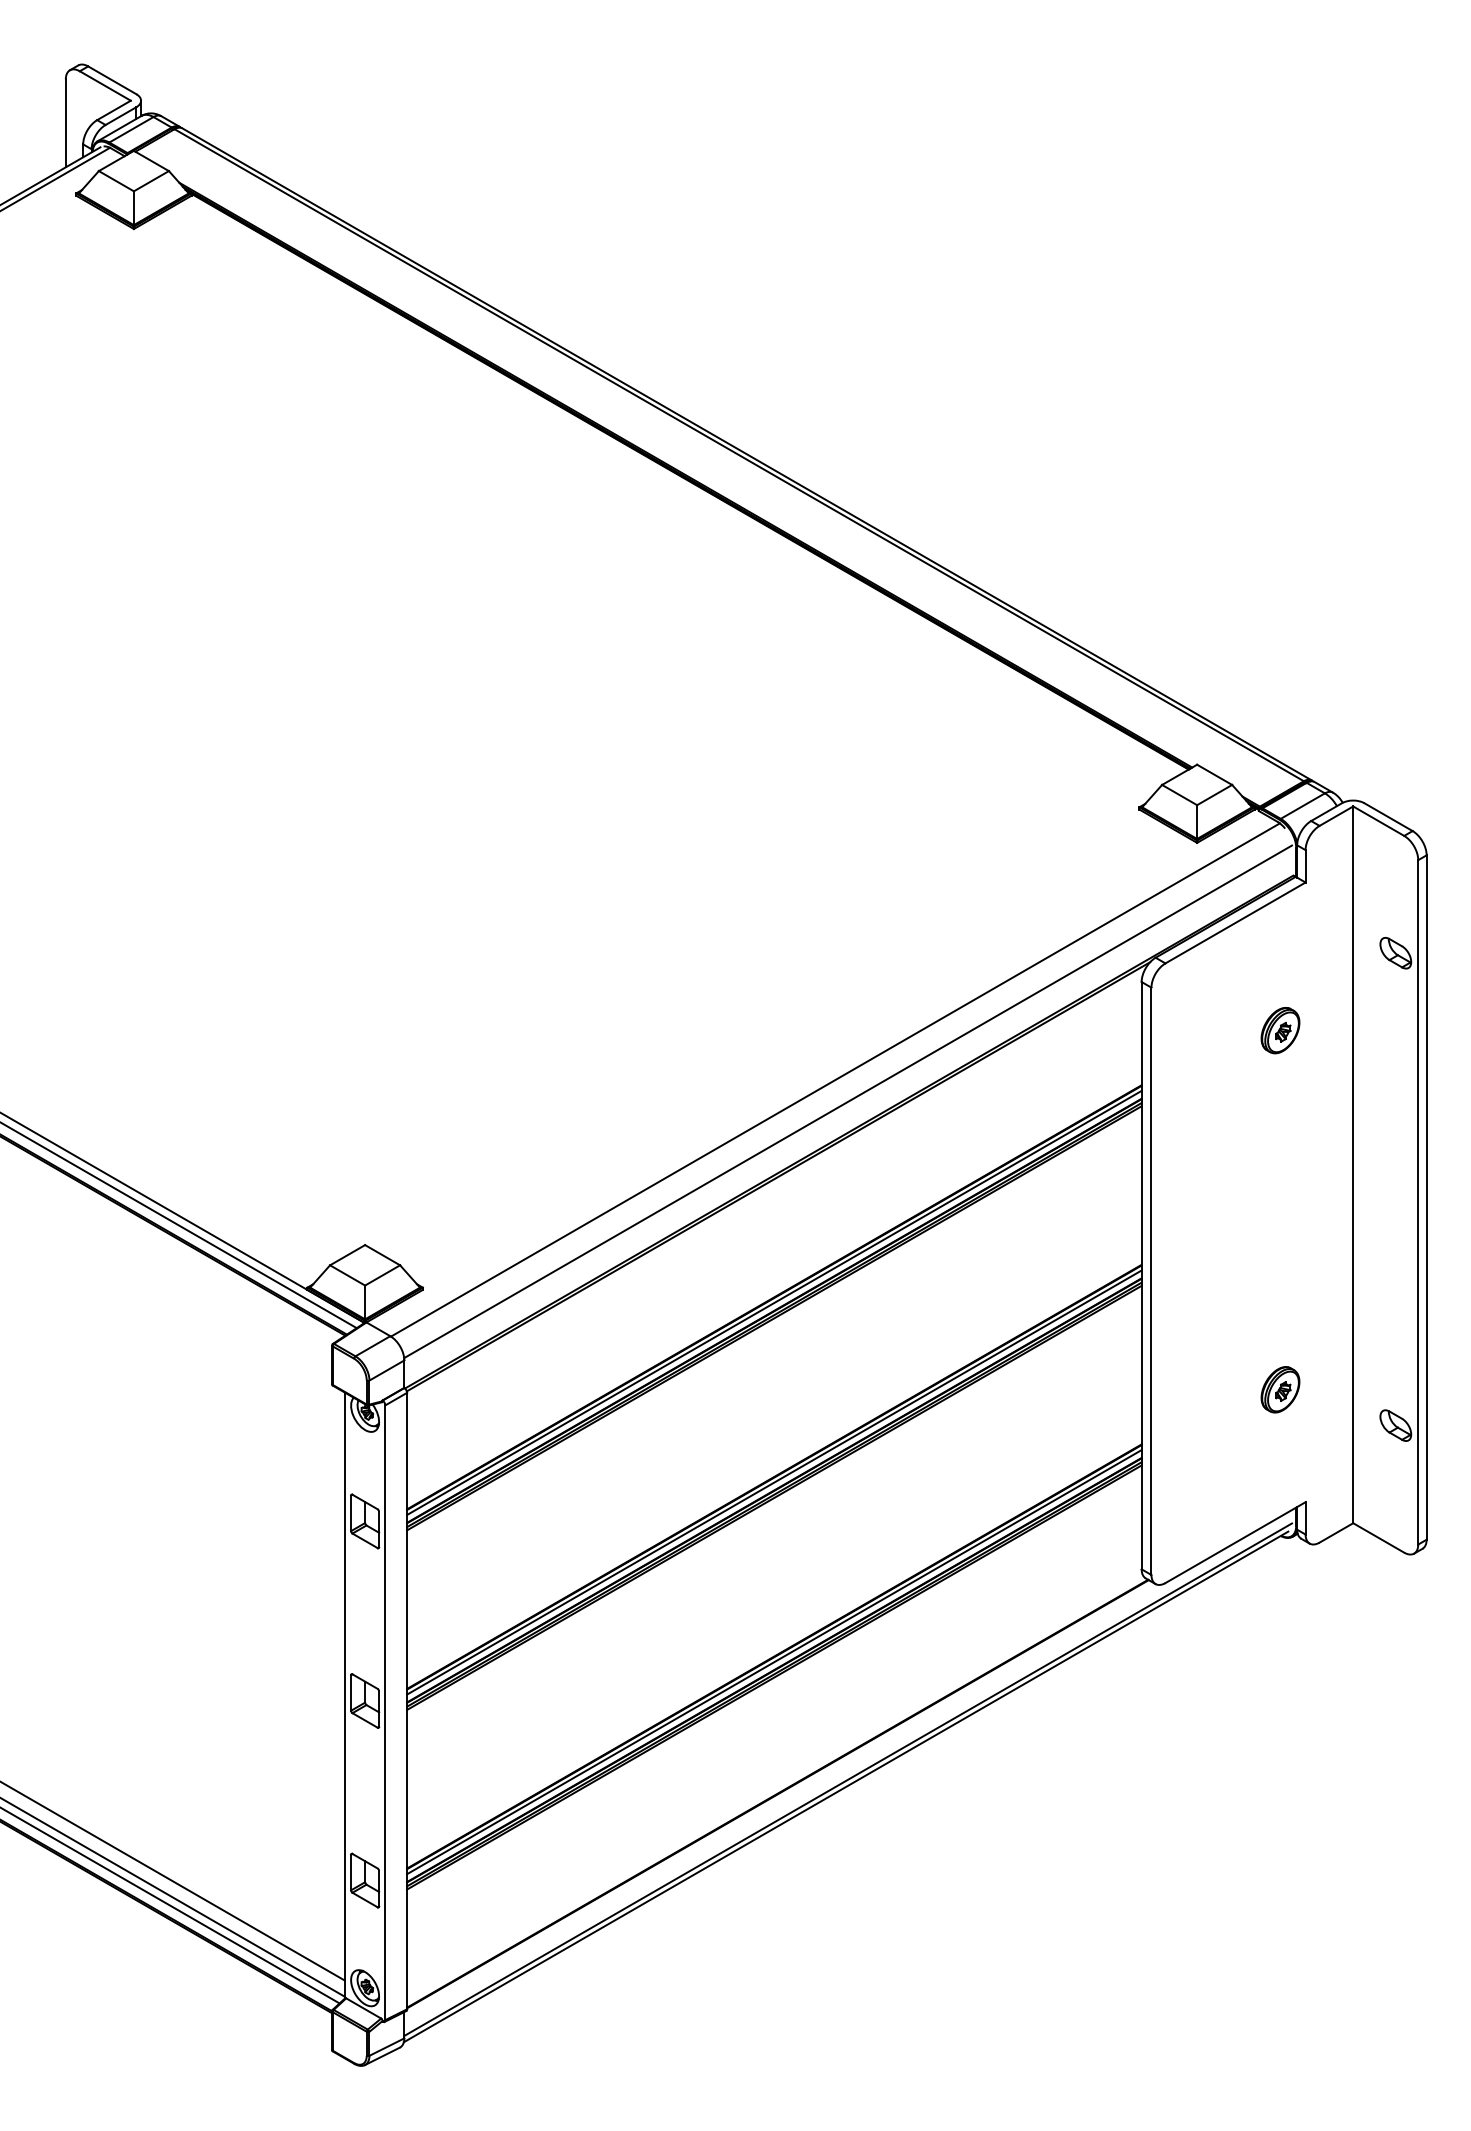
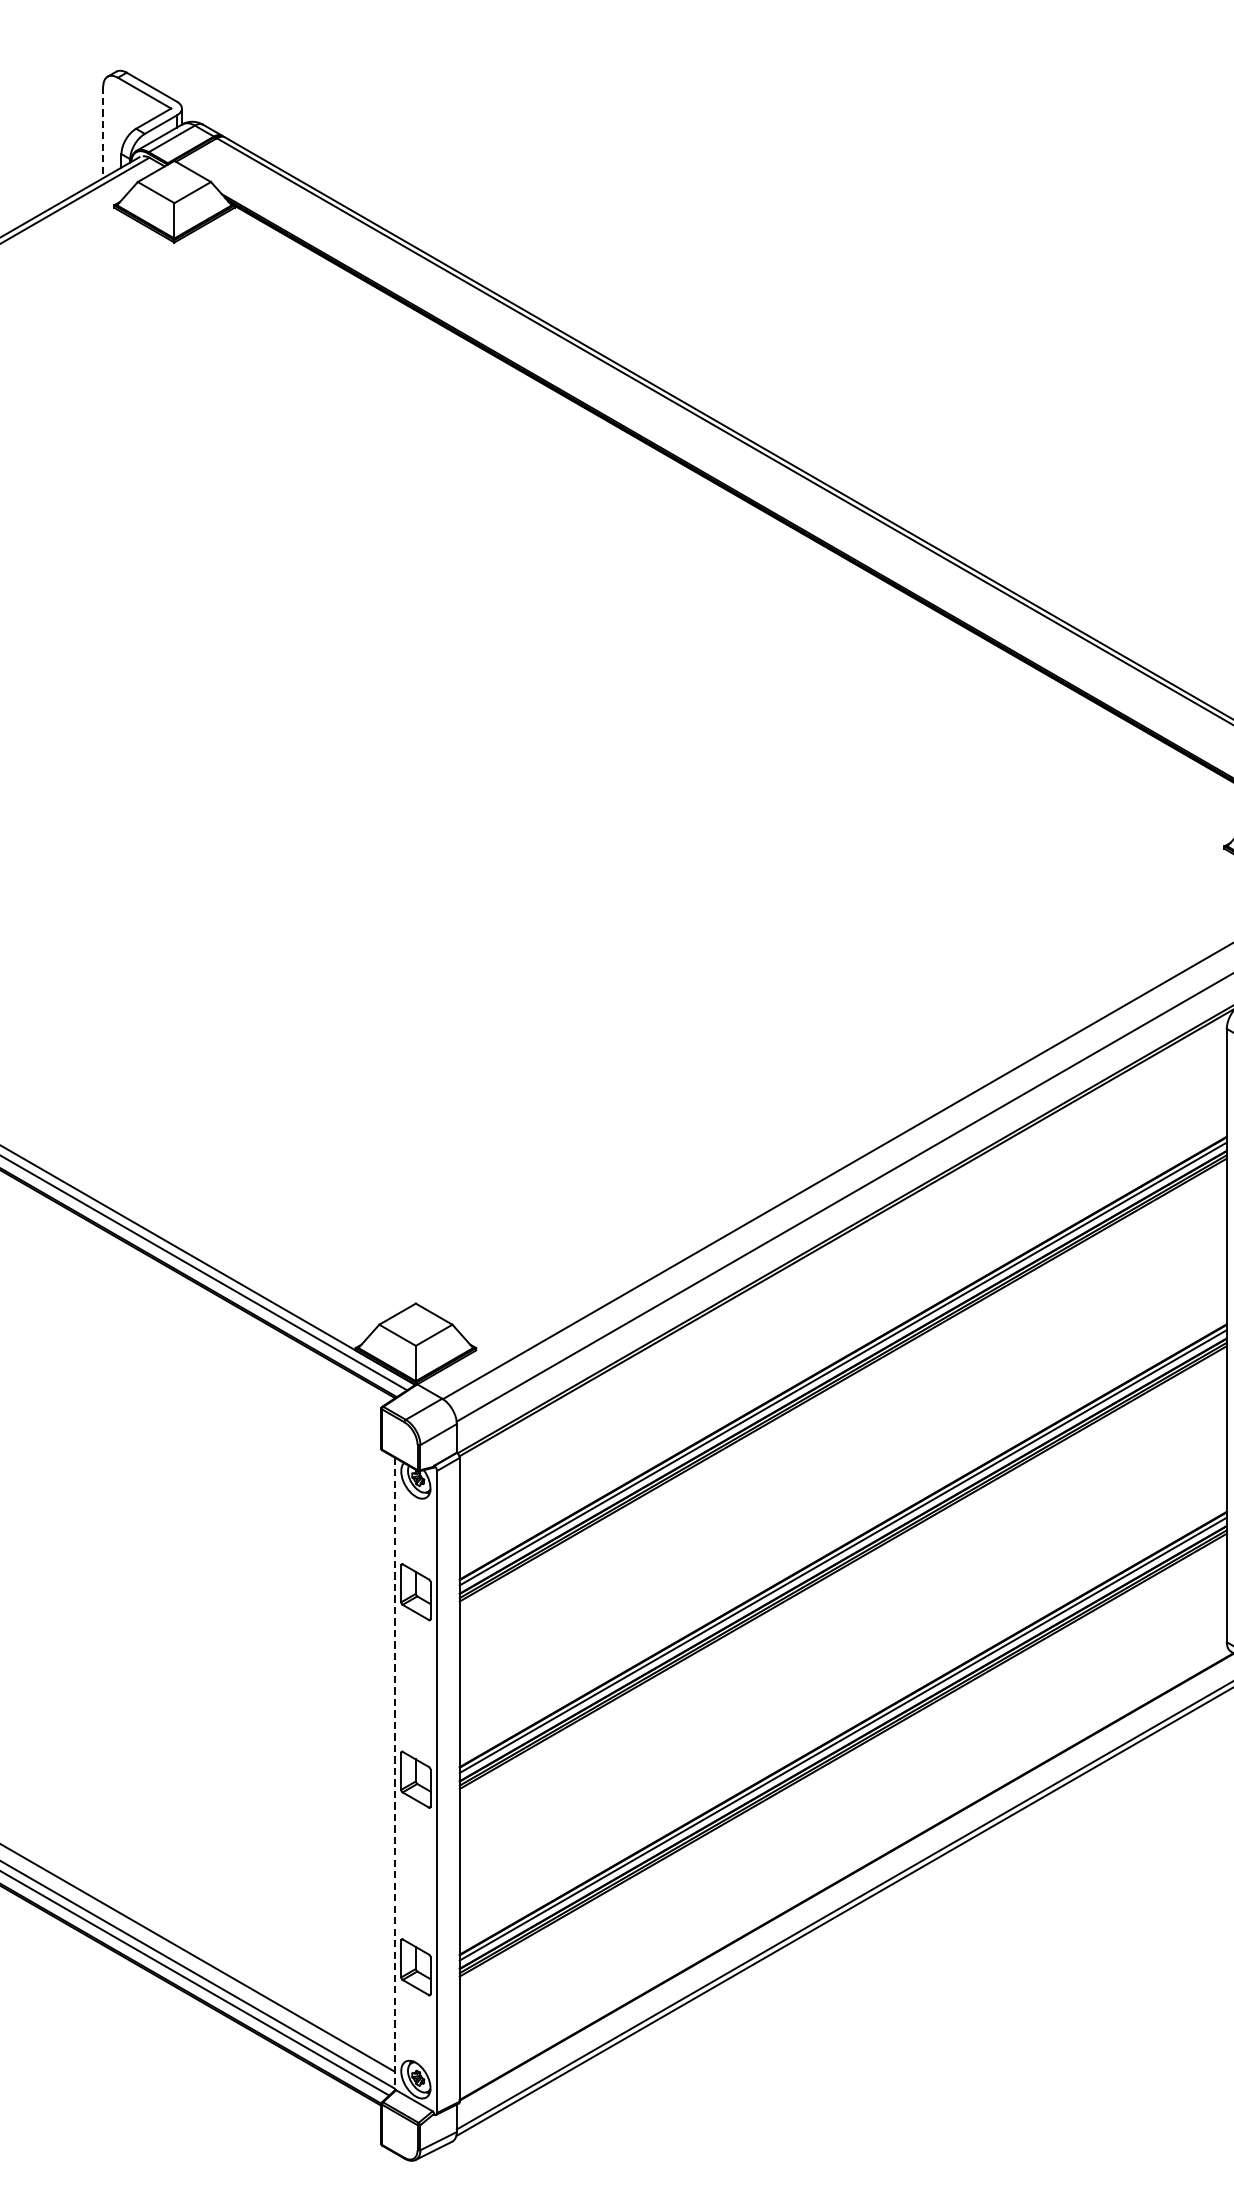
line: (65, 123) -> (102, 132), solid -> dashed
line: (344, 1696) -> (394, 1775), solid -> dashed

